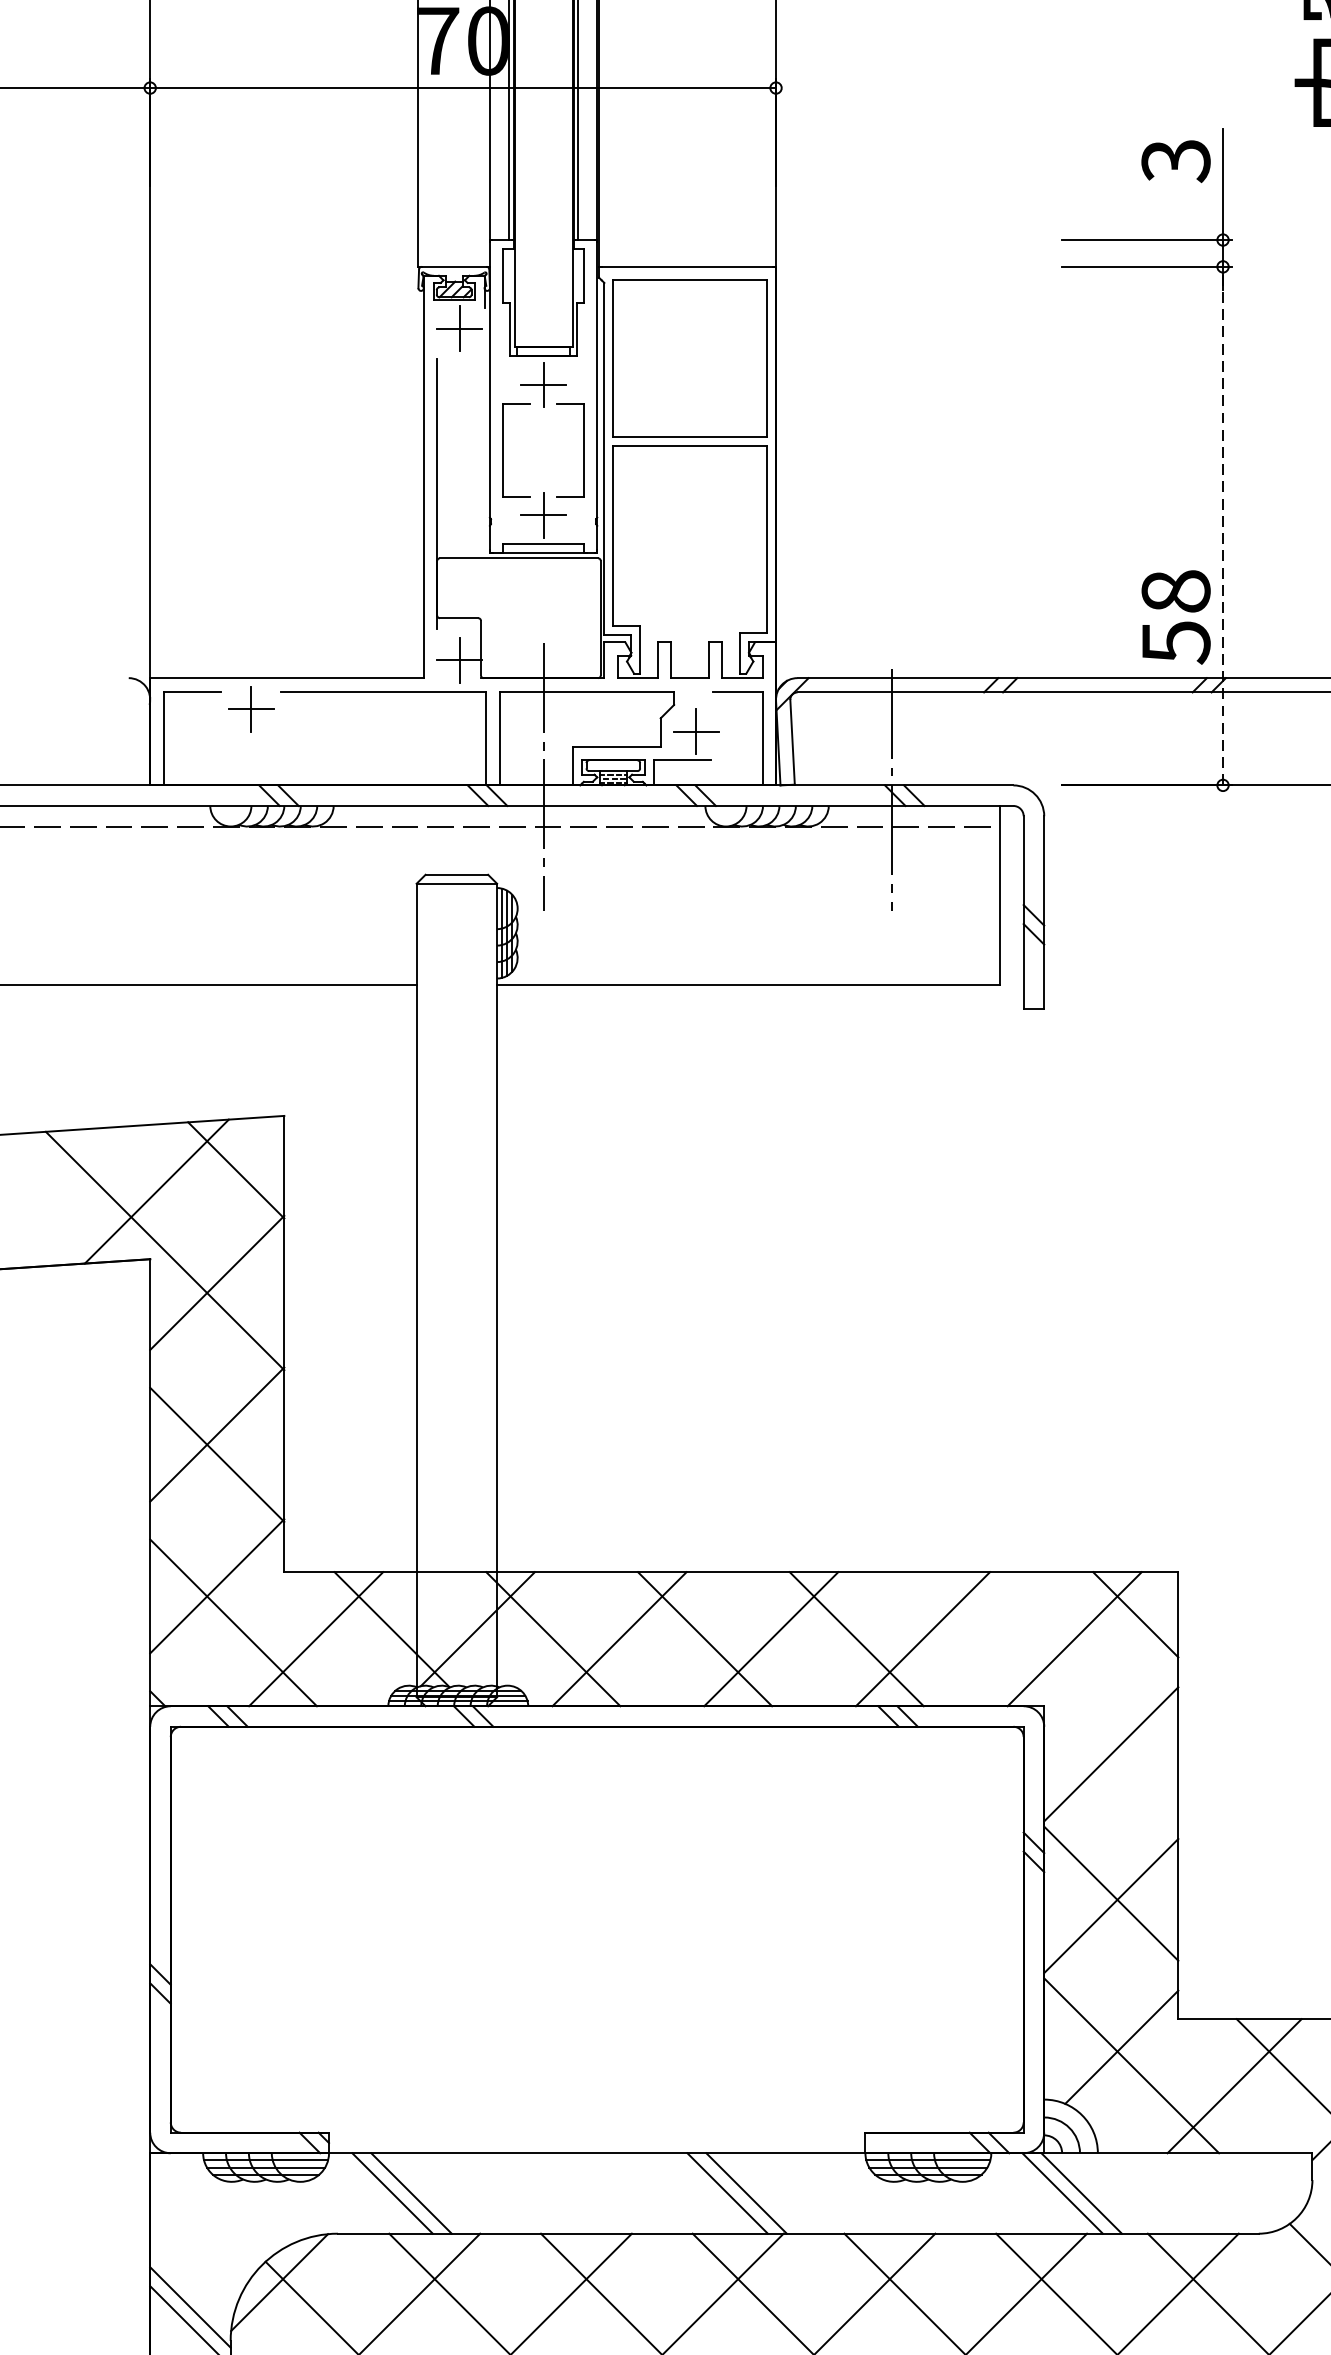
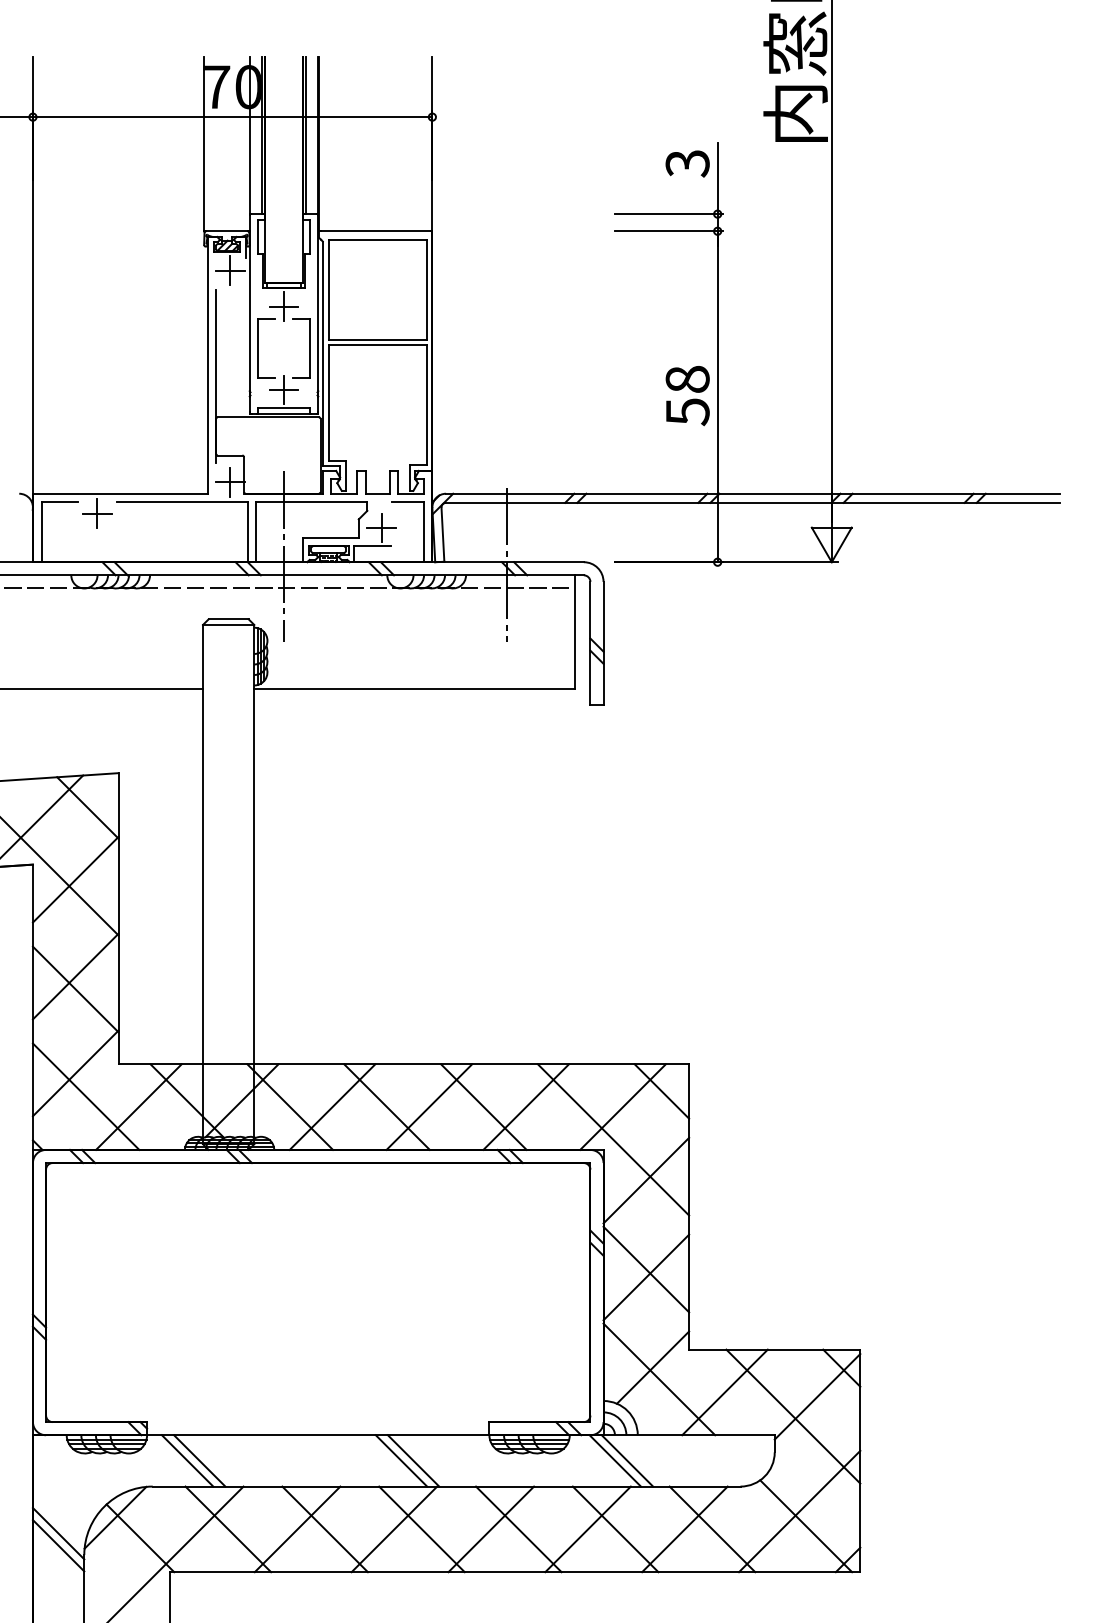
line: (1222, 525) -> (717, 396), dashed -> solid
text: (1175, 618) -> (687, 396), moved
line: (1059, 1689) -> (613, 1139), added

